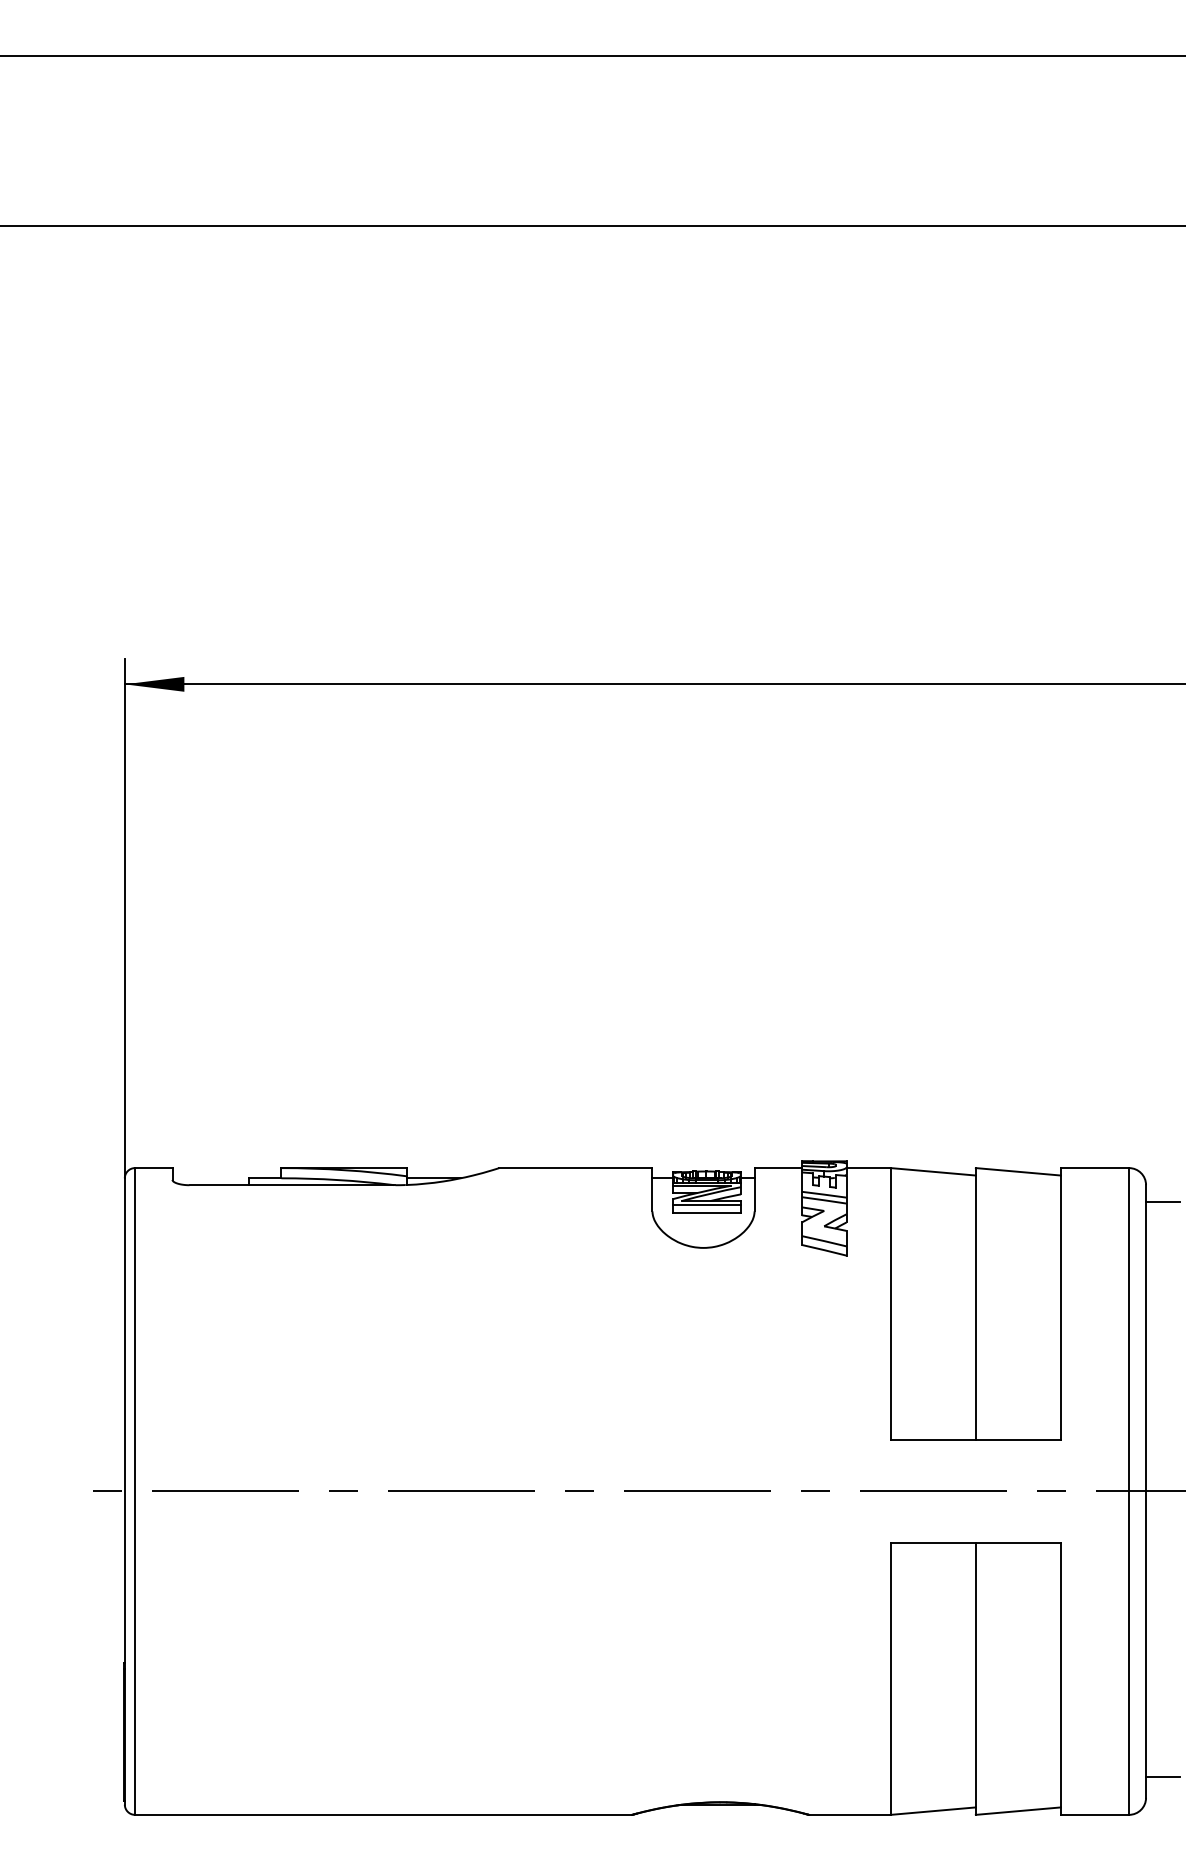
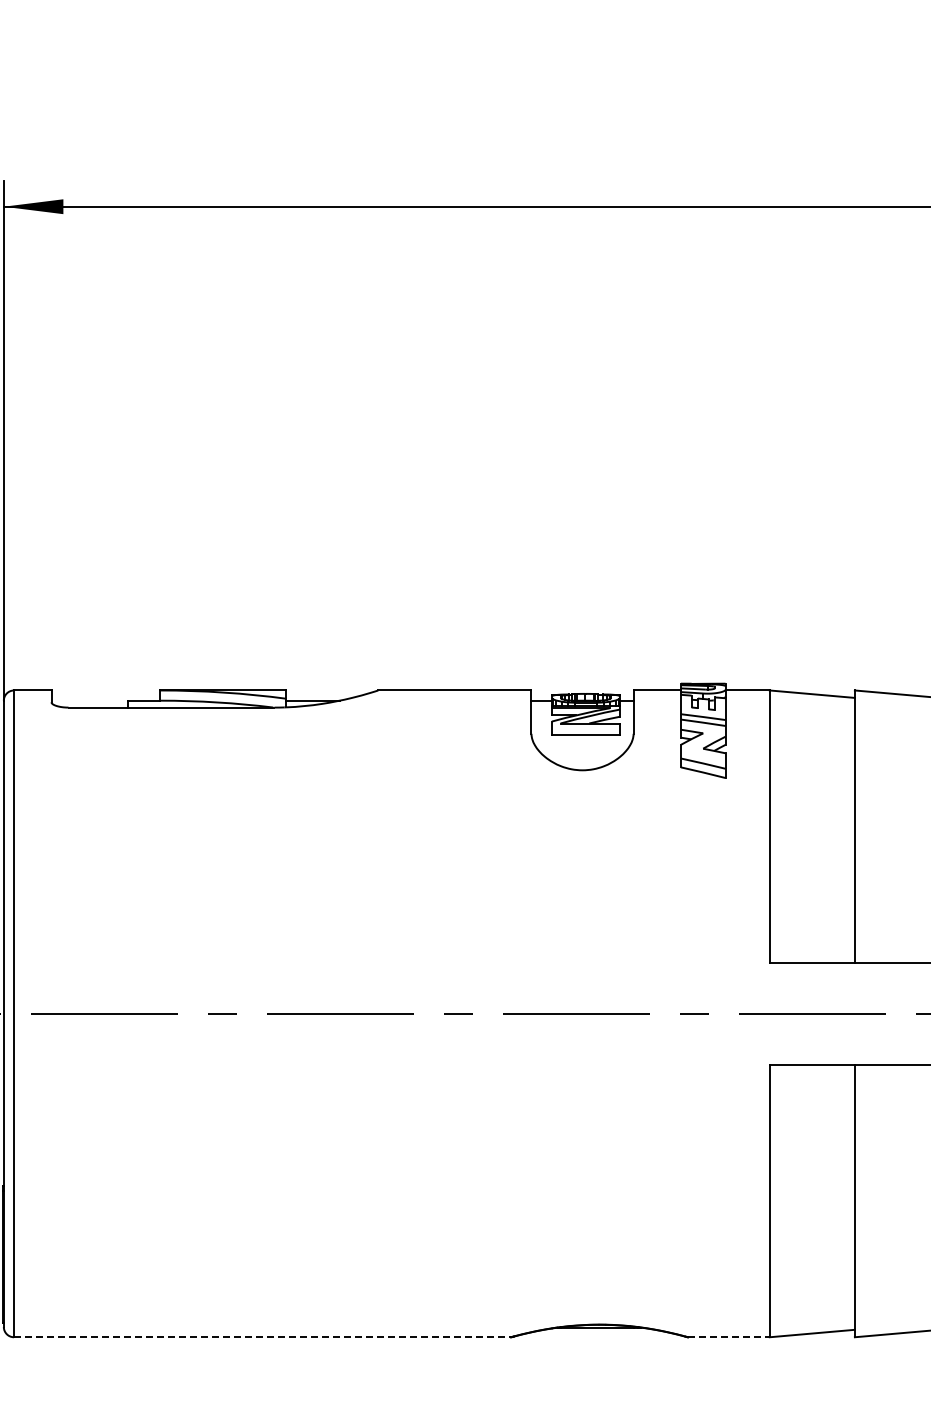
line: (706, 1205) -> (585, 727), removed
line: (384, 1814) -> (263, 1336), solid -> dashed
line: (849, 1814) -> (728, 1336), solid -> dashed

